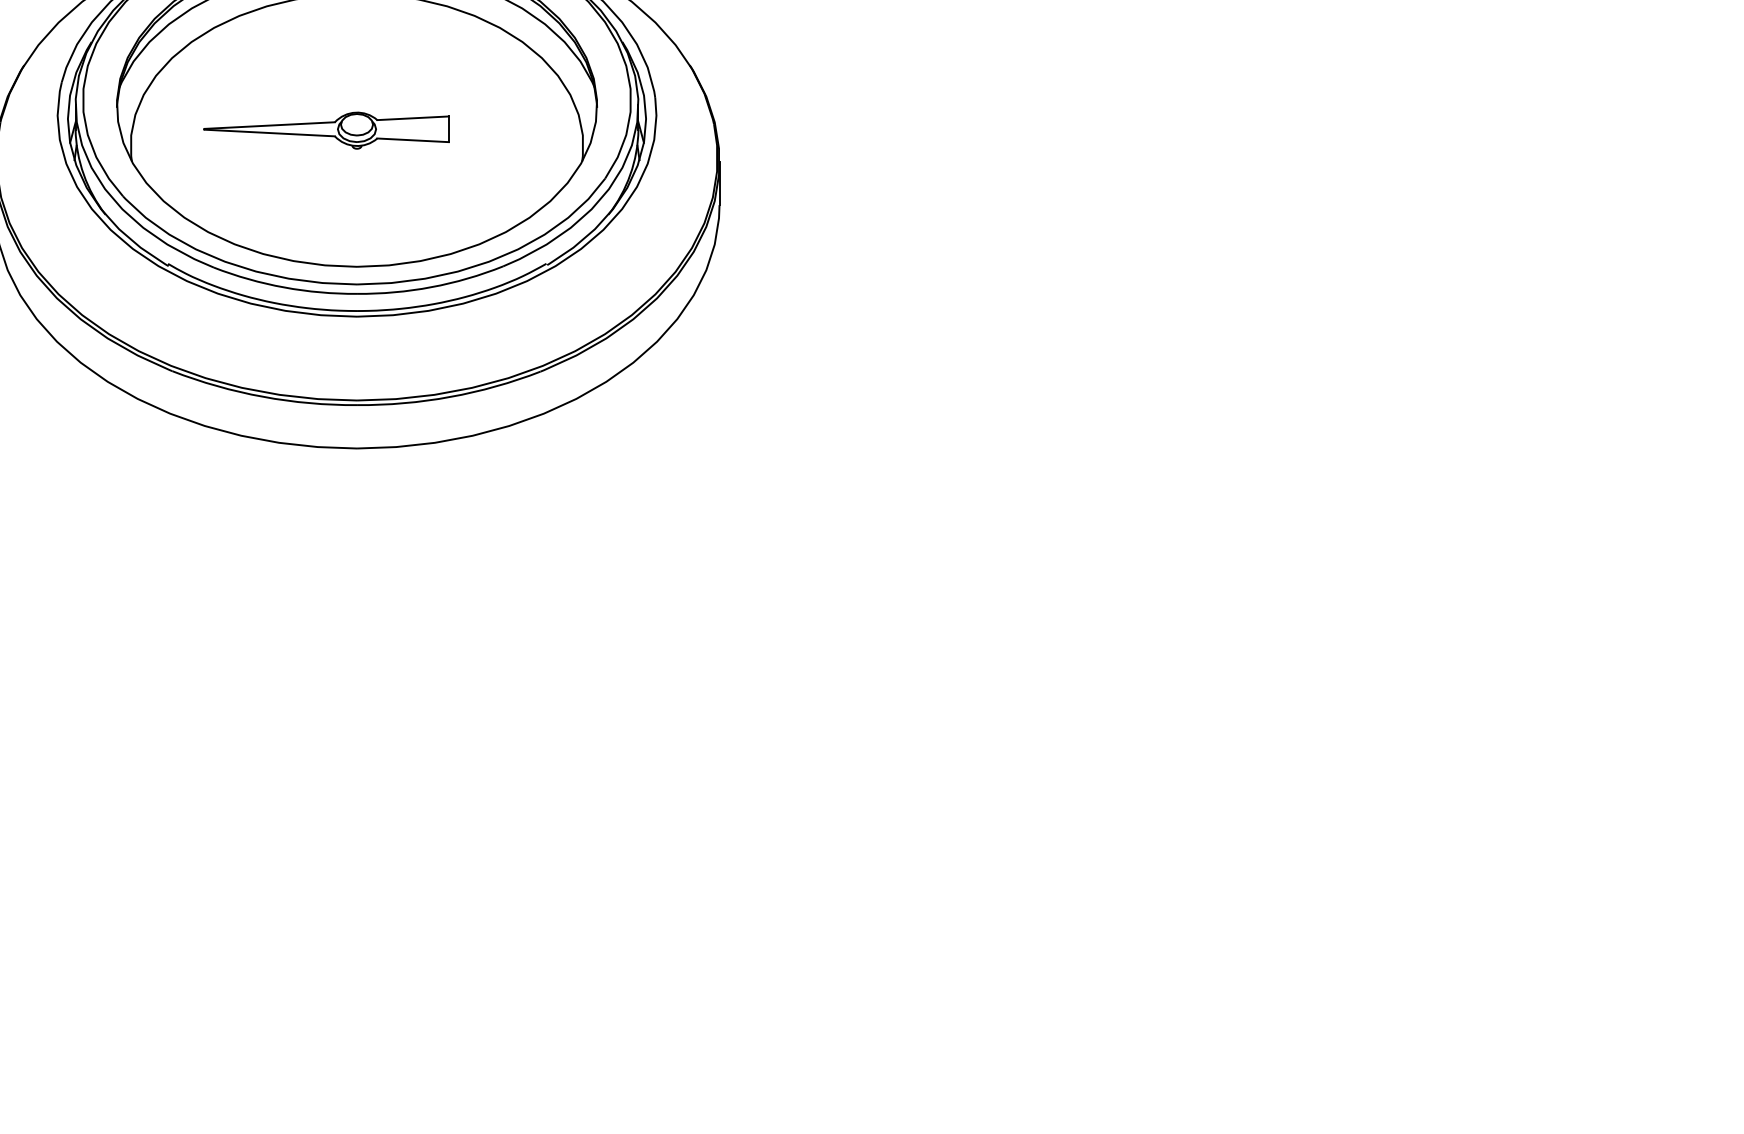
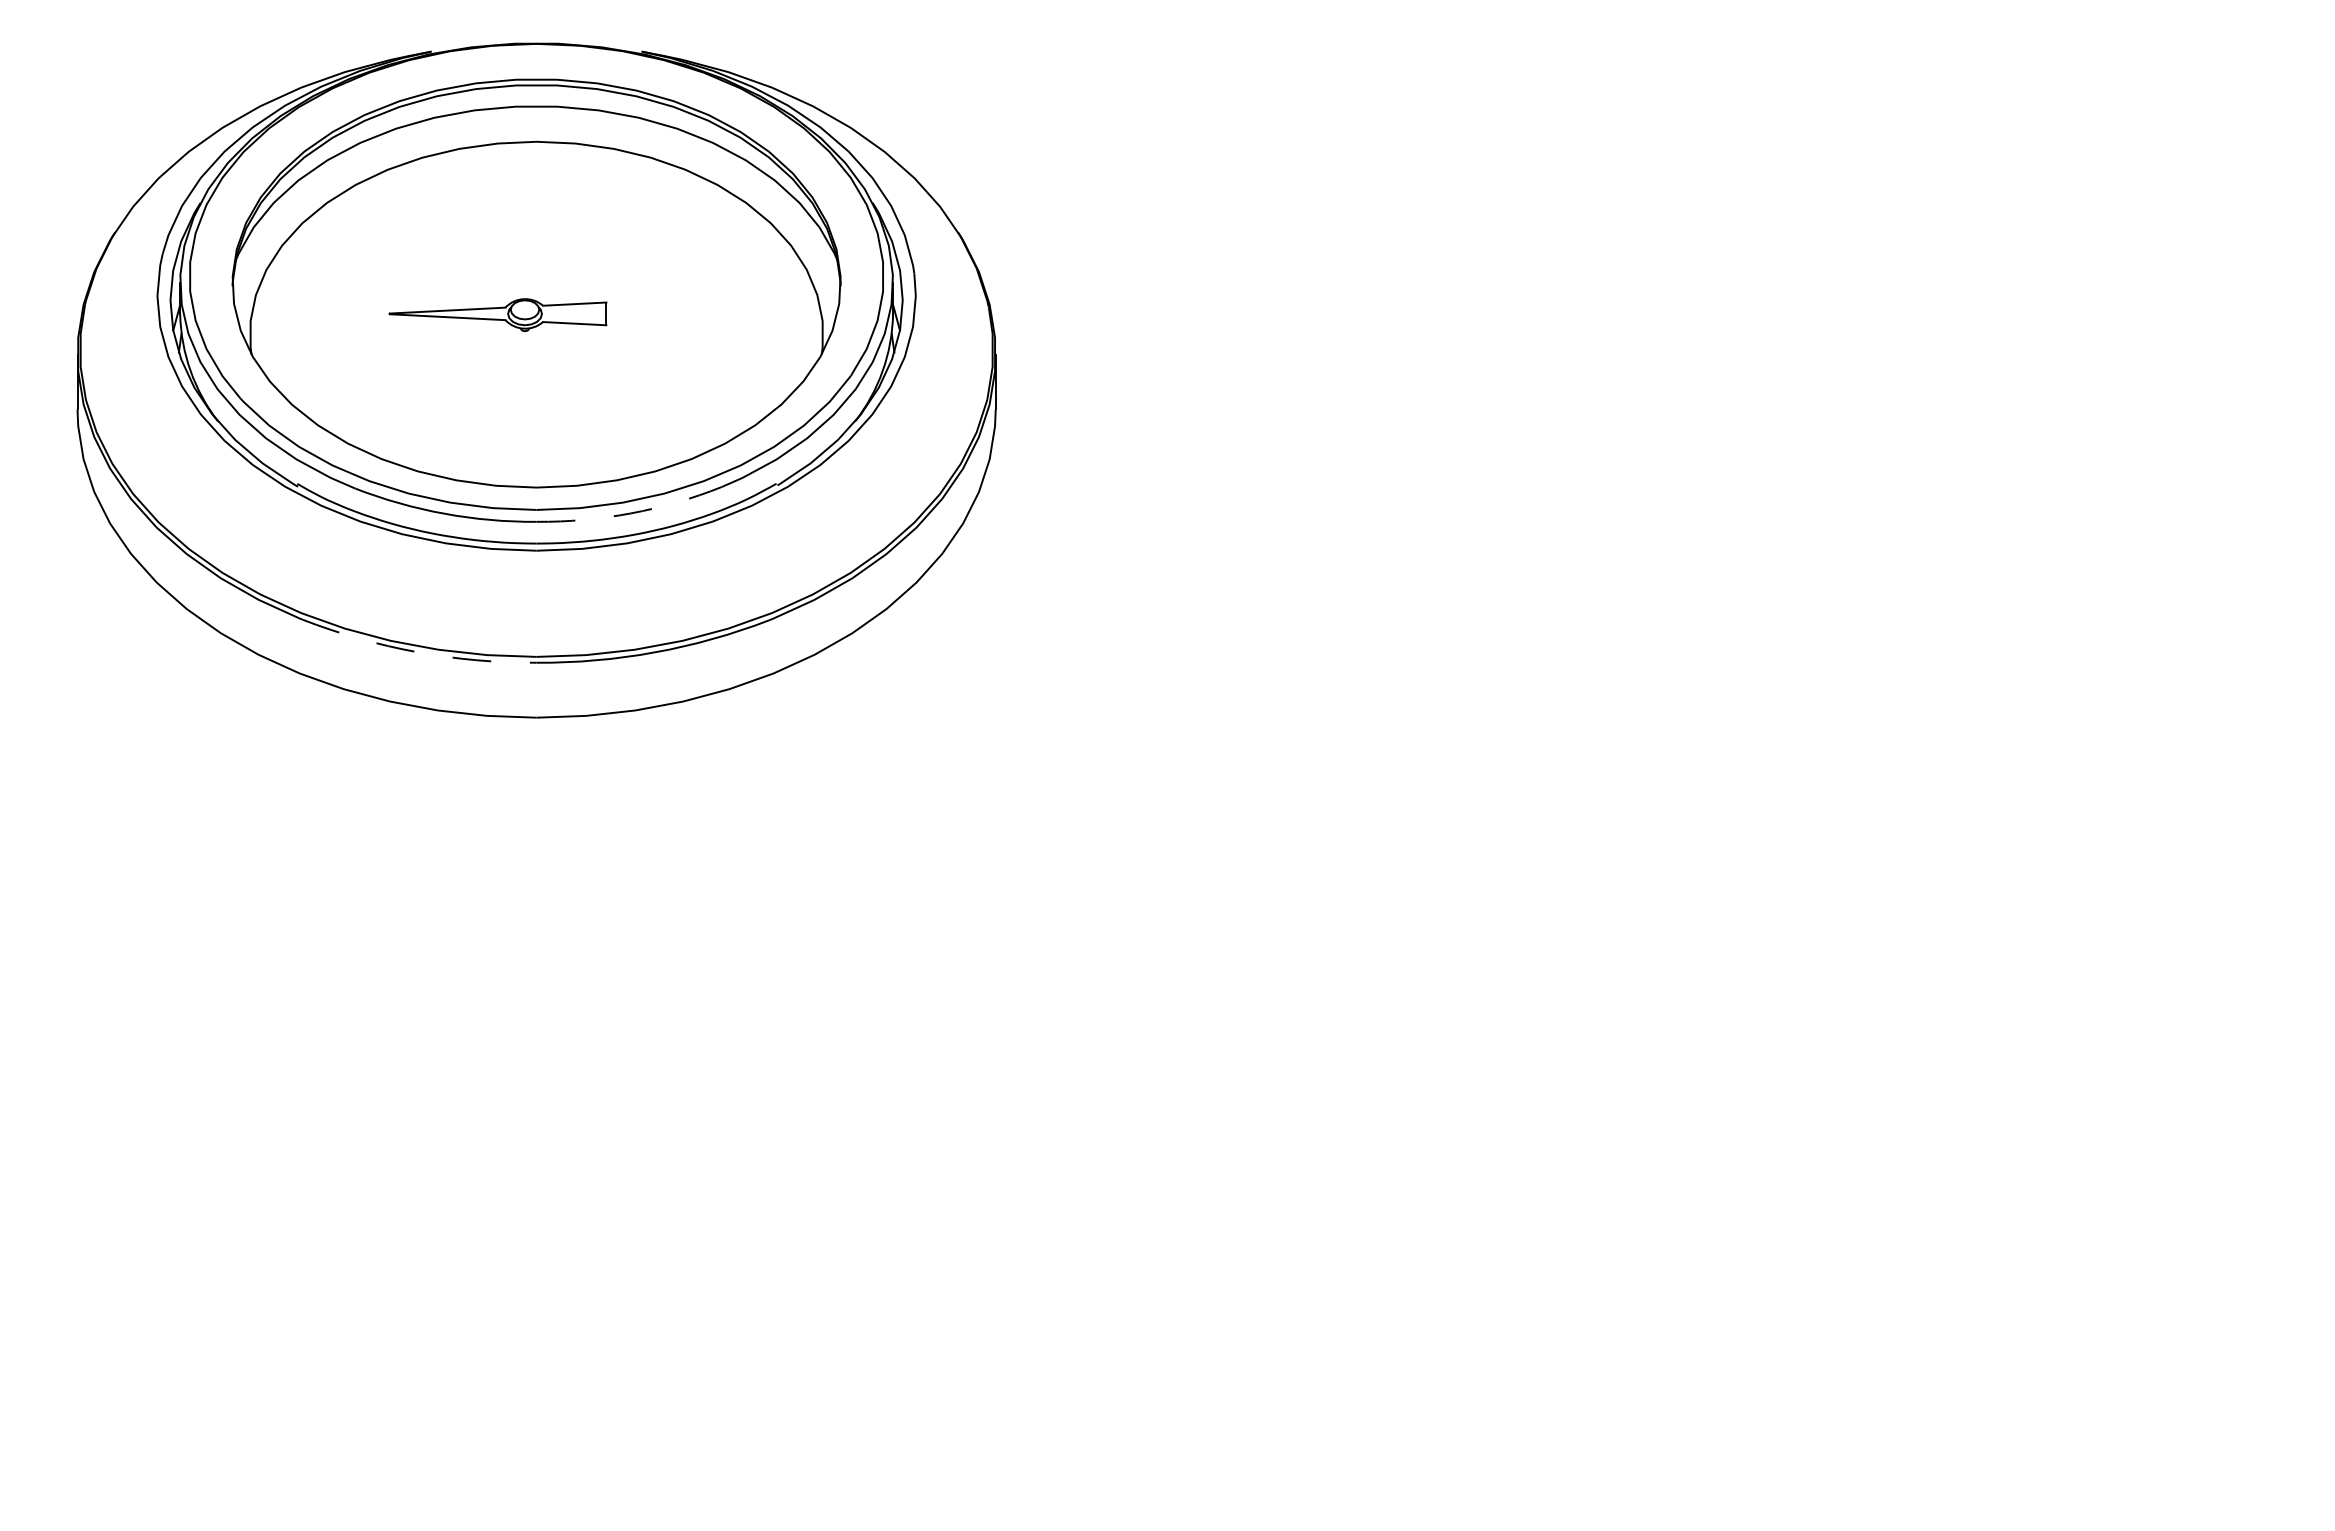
part: (326, 130) -> (497, 314), size x0.7
arc: (431, 287) -> (630, 513), solid -> dashed
arc: (262, 397) -> (417, 652), solid -> dashed

